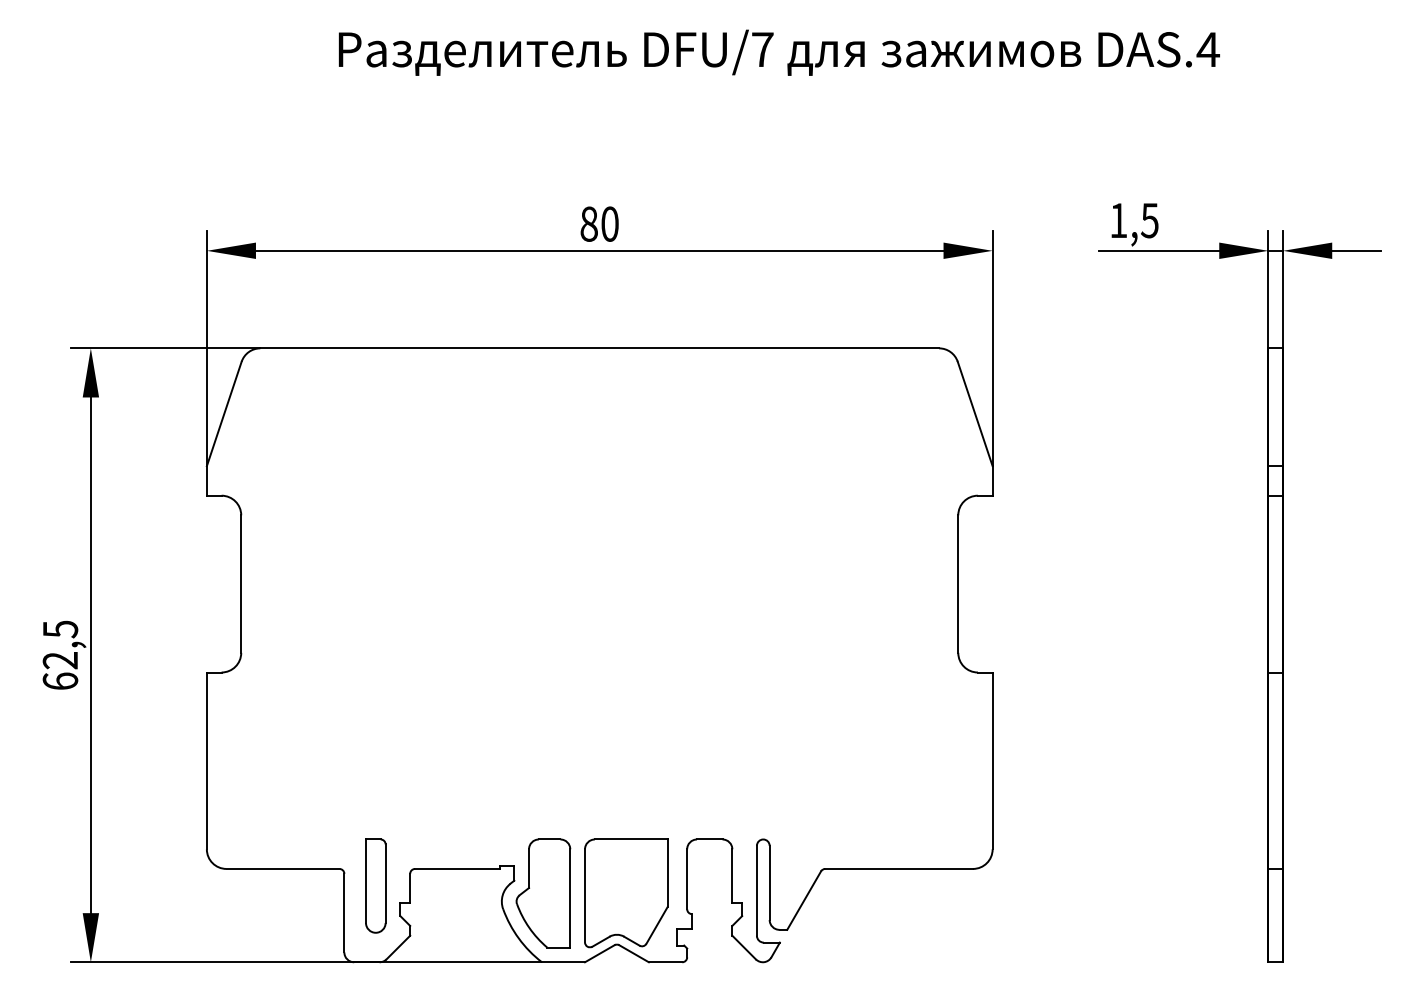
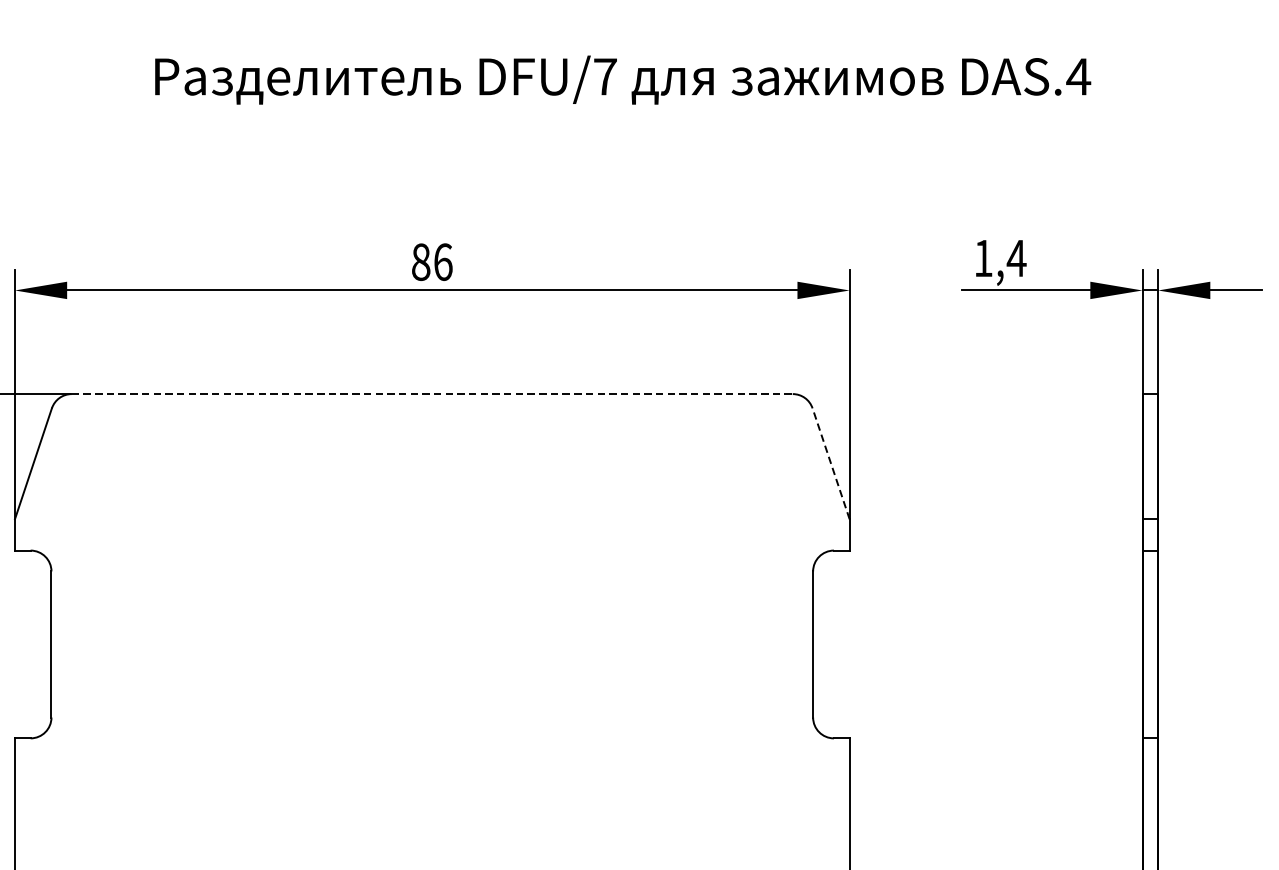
text: (1149, 220) -> (1016, 258), 1,5 -> 1,4
text: (609, 223) -> (442, 261), 80 -> 86
line: (600, 348) -> (433, 394), solid -> dashed
line: (975, 413) -> (831, 463), solid -> dashed

